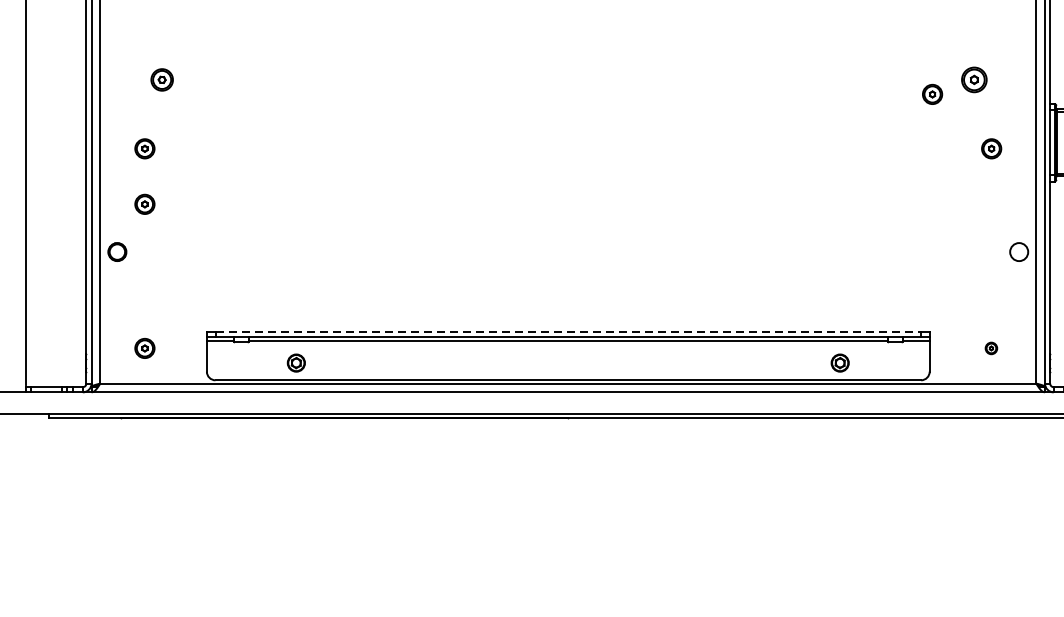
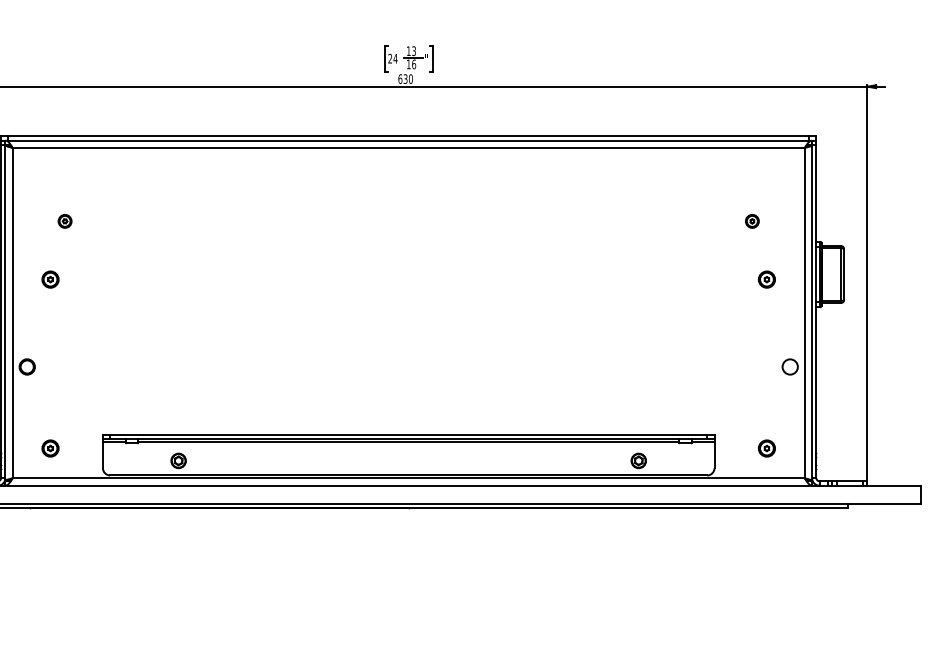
part: (161, 80) -> (64, 221), size x0.71
part: (974, 80) -> (752, 221), size x0.62
part: (932, 94) -> (716, 233), removed
part: (144, 204) -> (50, 326), removed
line: (568, 331) -> (408, 434), dashed -> solid
part: (991, 348) -> (766, 448), size x1.67

